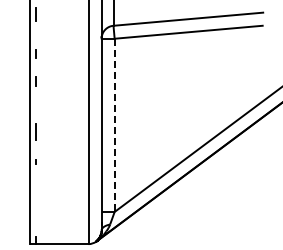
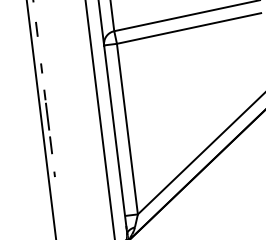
line: (36, 102) -> (47, 116), added
line: (114, 125) -> (127, 129), dashed -> solid

